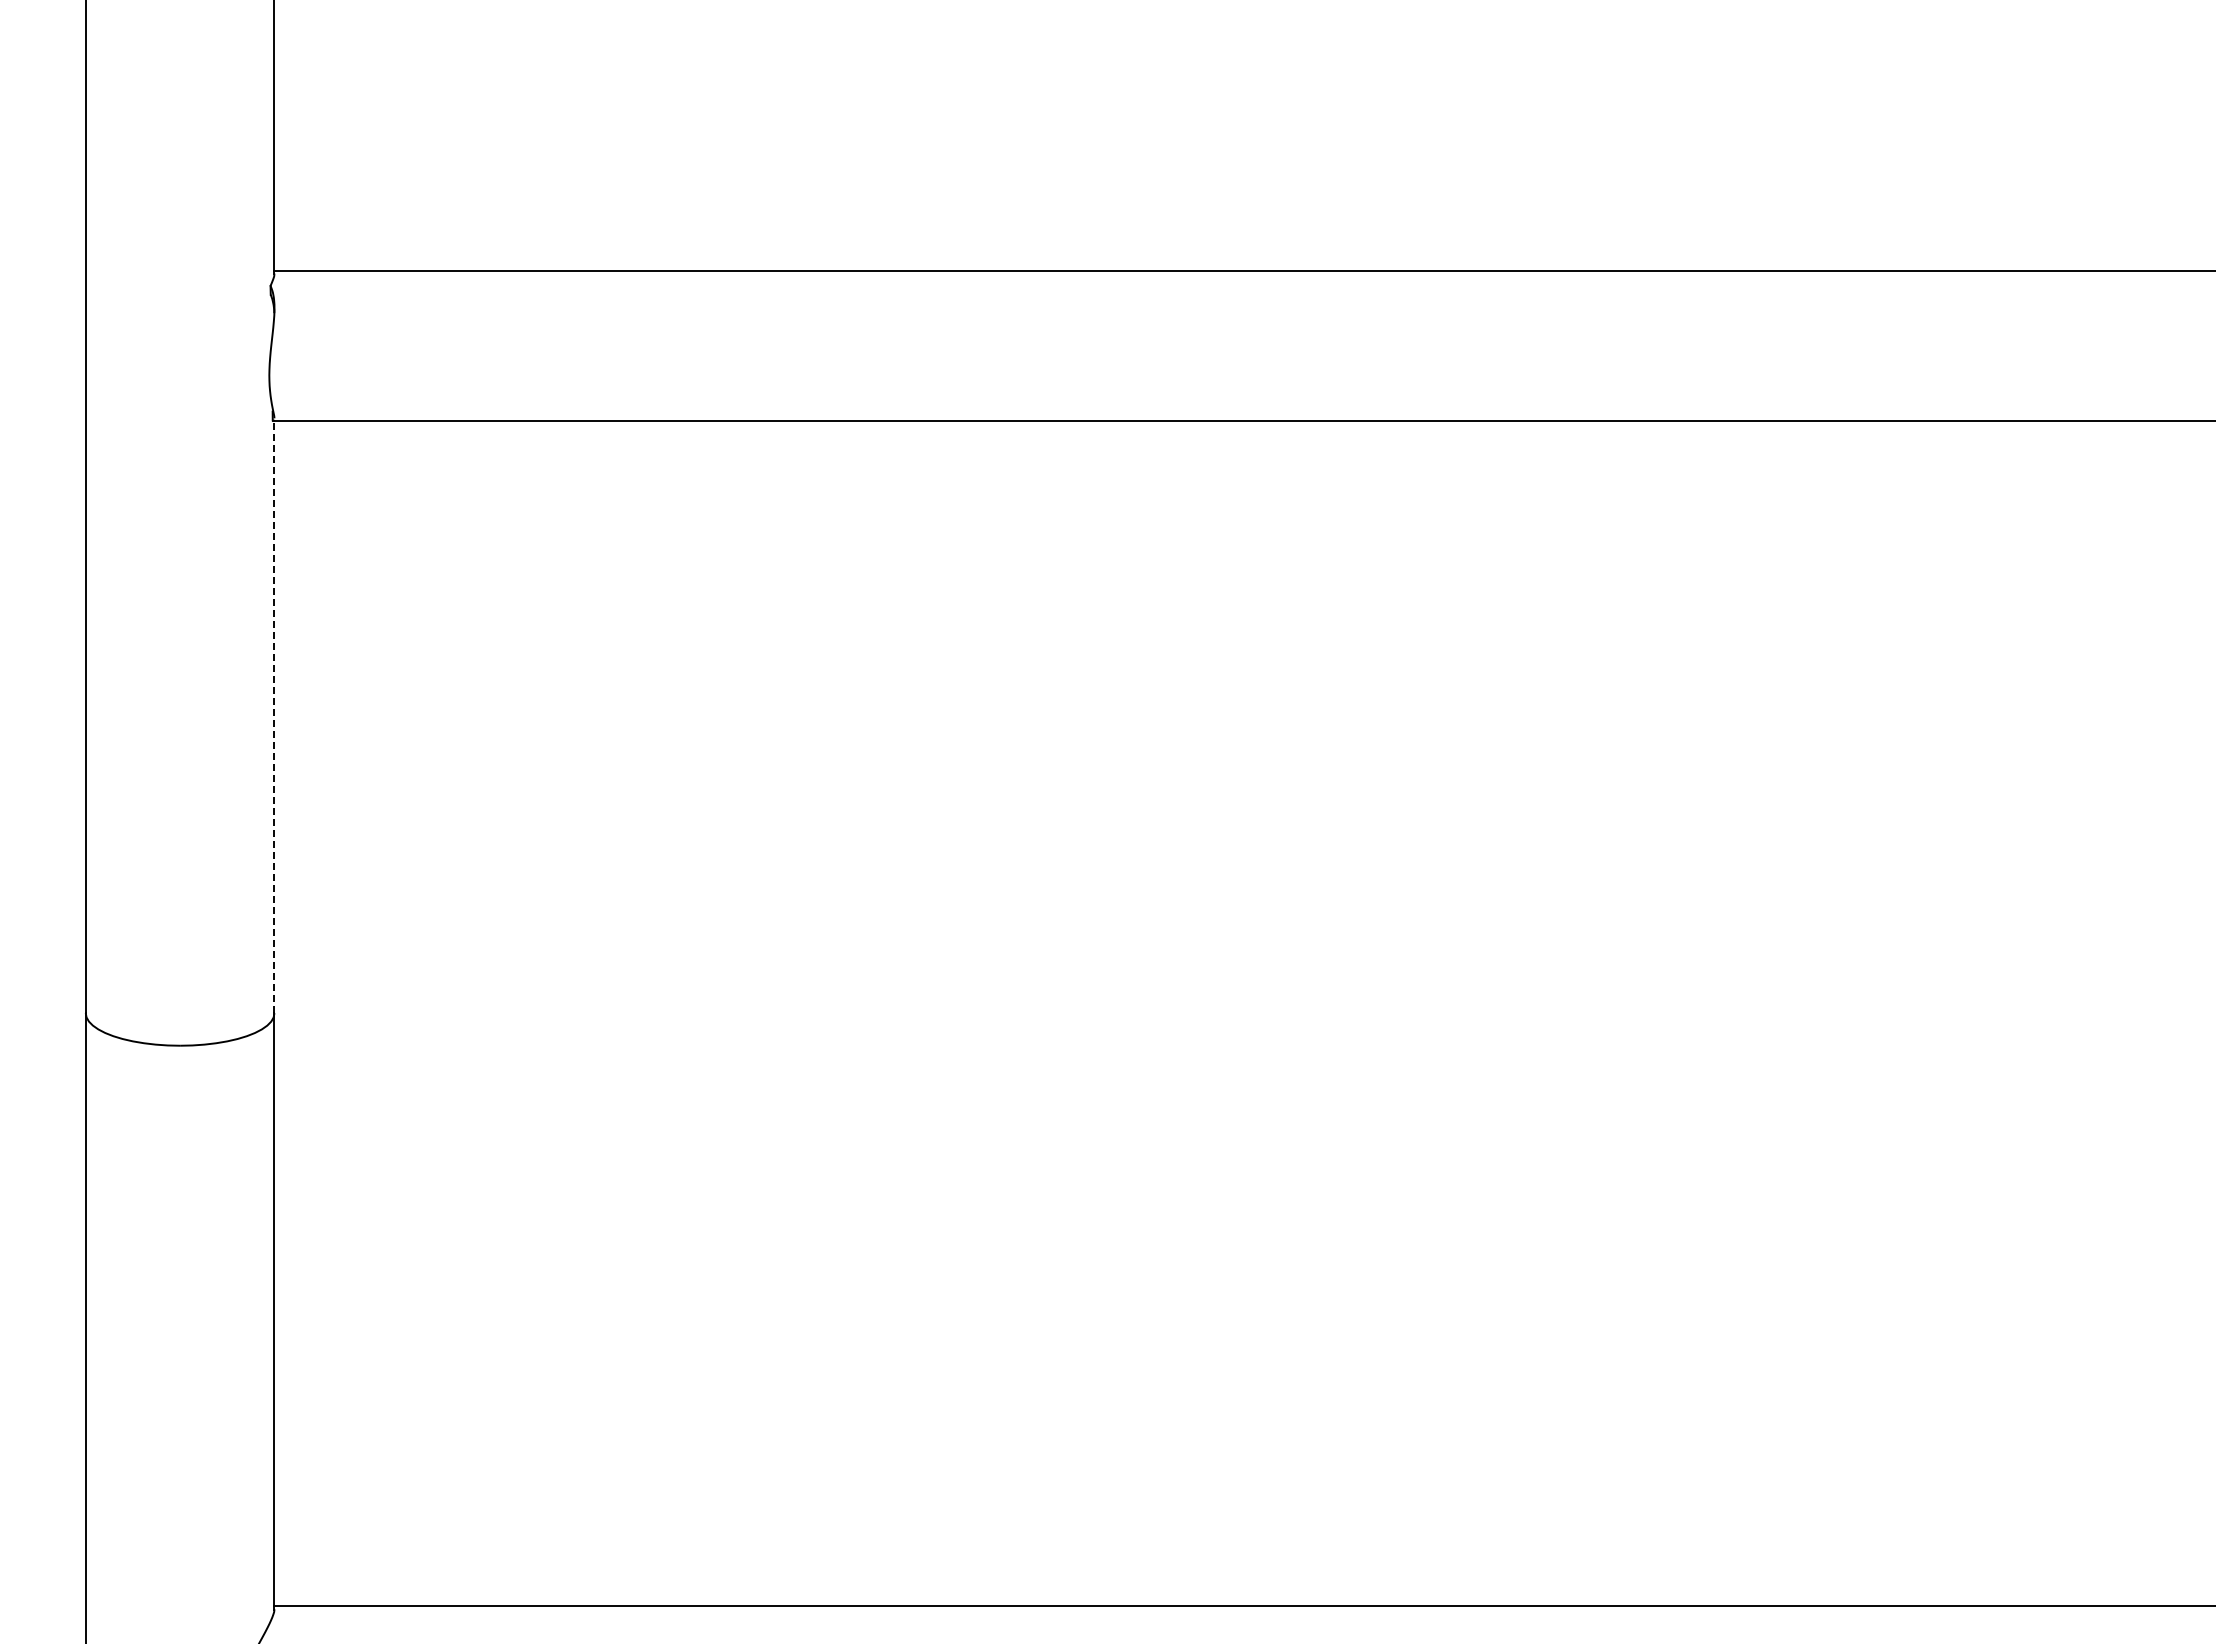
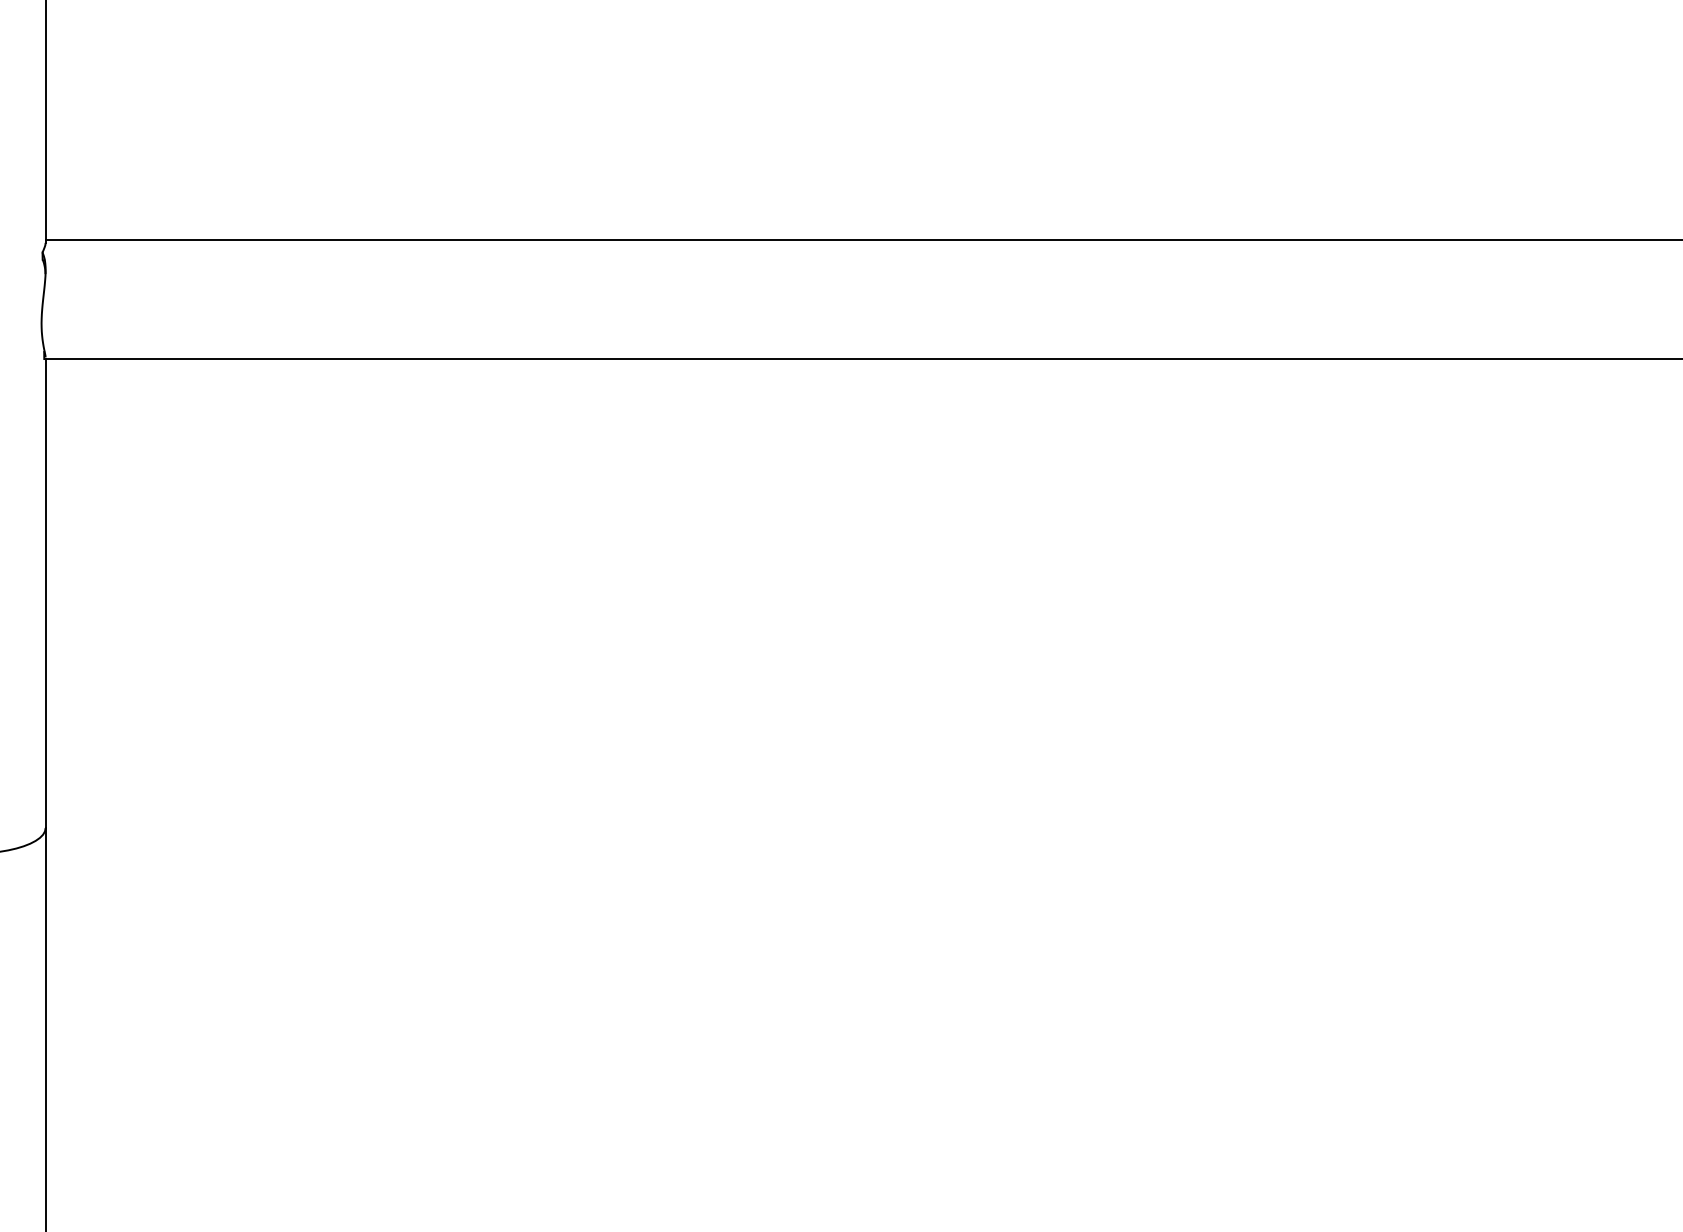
line: (274, 716) -> (45, 593), dashed -> solid

